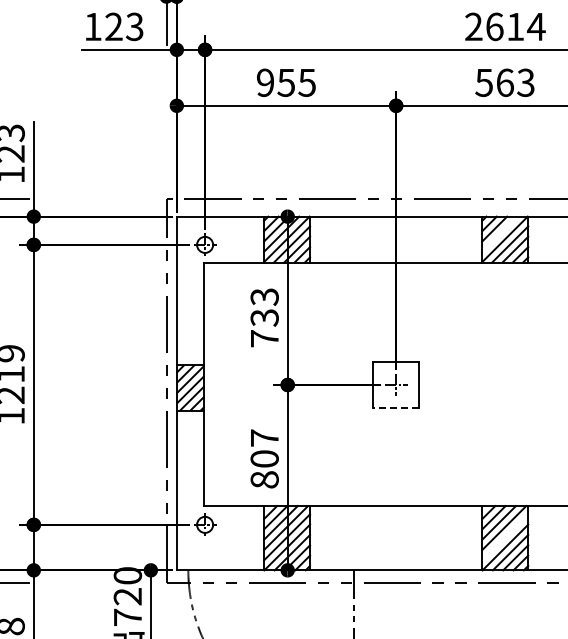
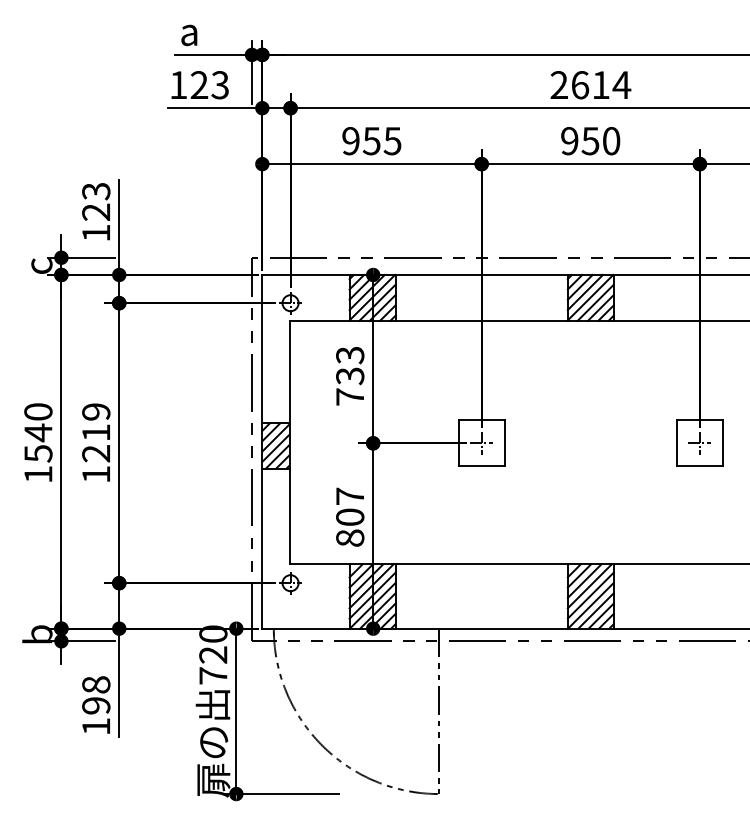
text: (505, 83) -> (590, 141), 563 -> 950
line: (499, 234) -> (584, 292), added
line: (396, 408) -> (481, 466), dashed -> solid
line: (505, 537) -> (590, 595), added

